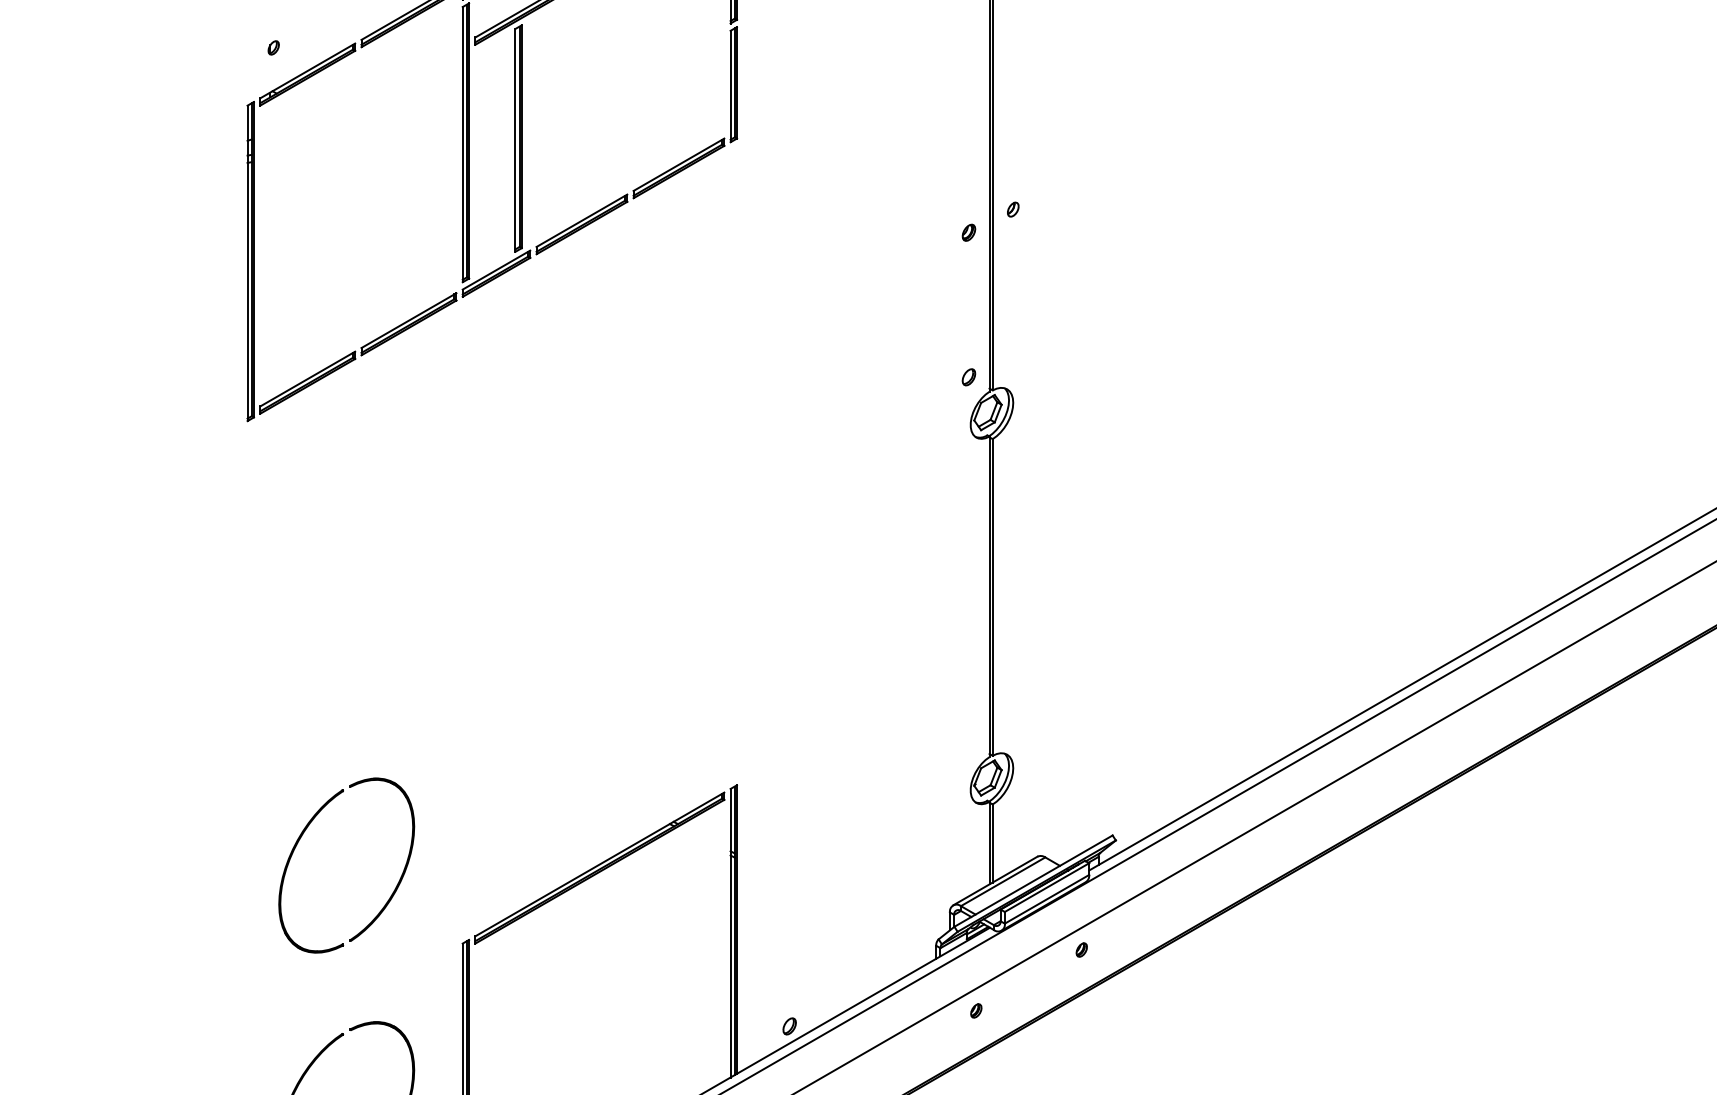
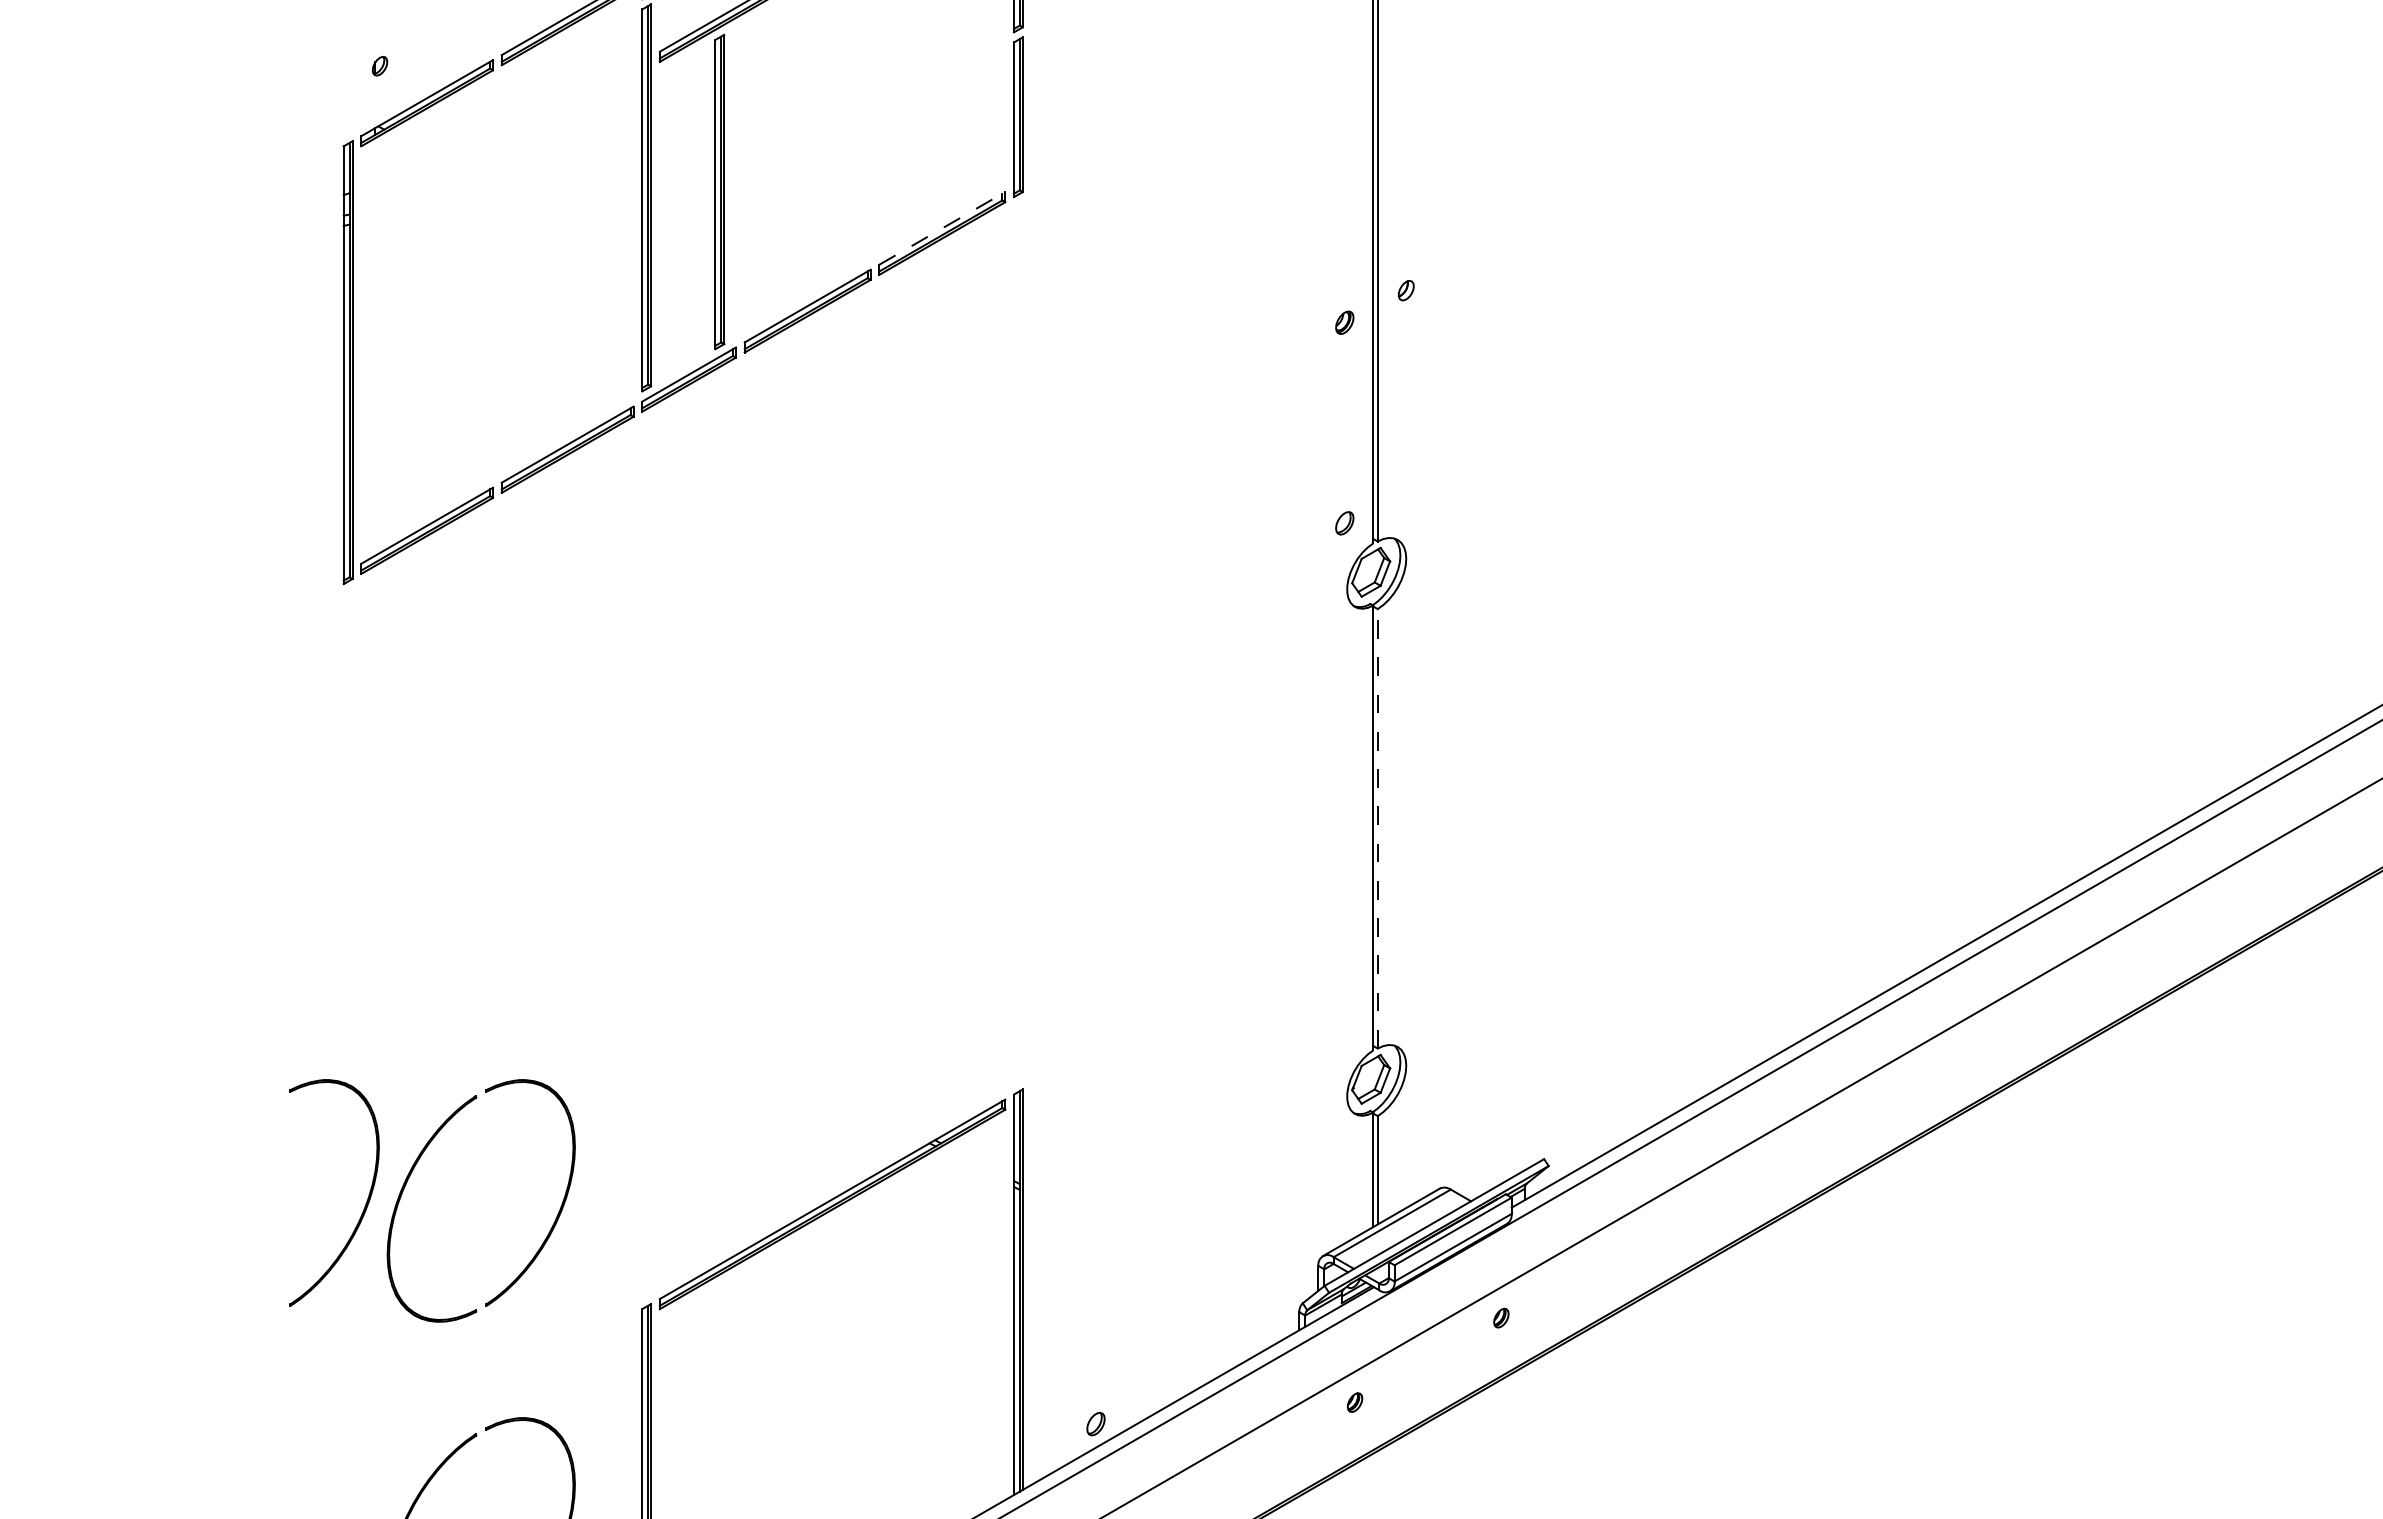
line: (679, 164) -> (942, 228), solid -> dashed
line: (992, 597) -> (1377, 828), solid -> dashed
part: (263, 867) -> (365, 1203), added

